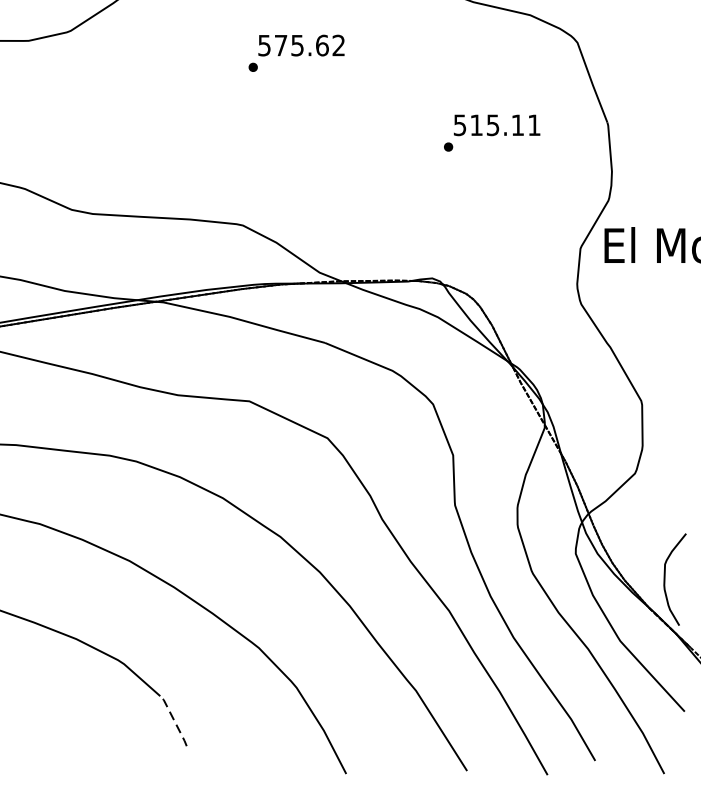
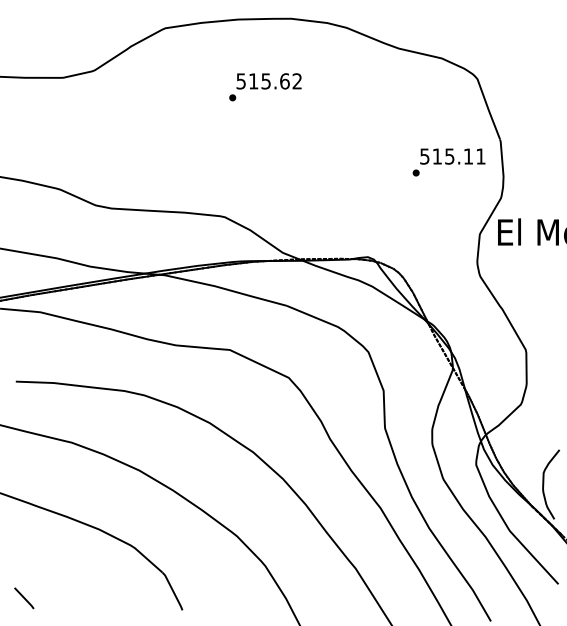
text: (280, 45) -> (253, 81), 575.62 -> 515.62
text: (491, 133) -> (448, 162), moved
line: (174, 721) -> (173, 591), dashed -> solid

